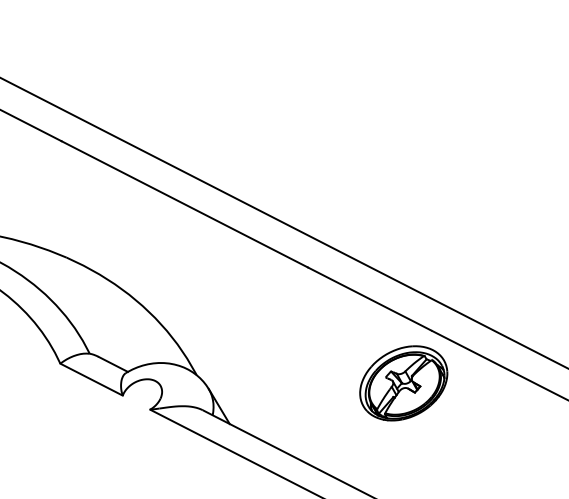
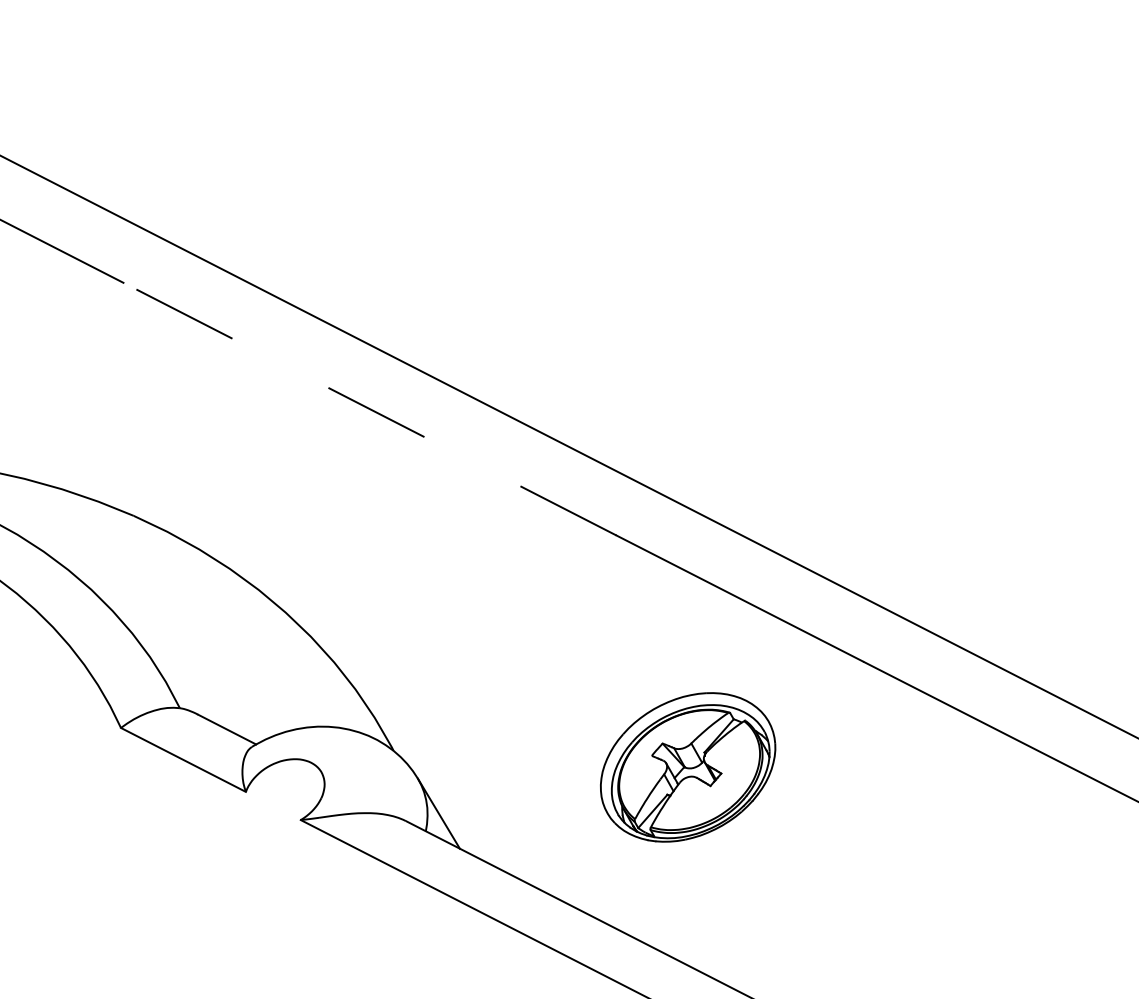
line: (184, 204) -> (369, 409), solid -> dashed
part: (403, 383) -> (687, 767), moved

